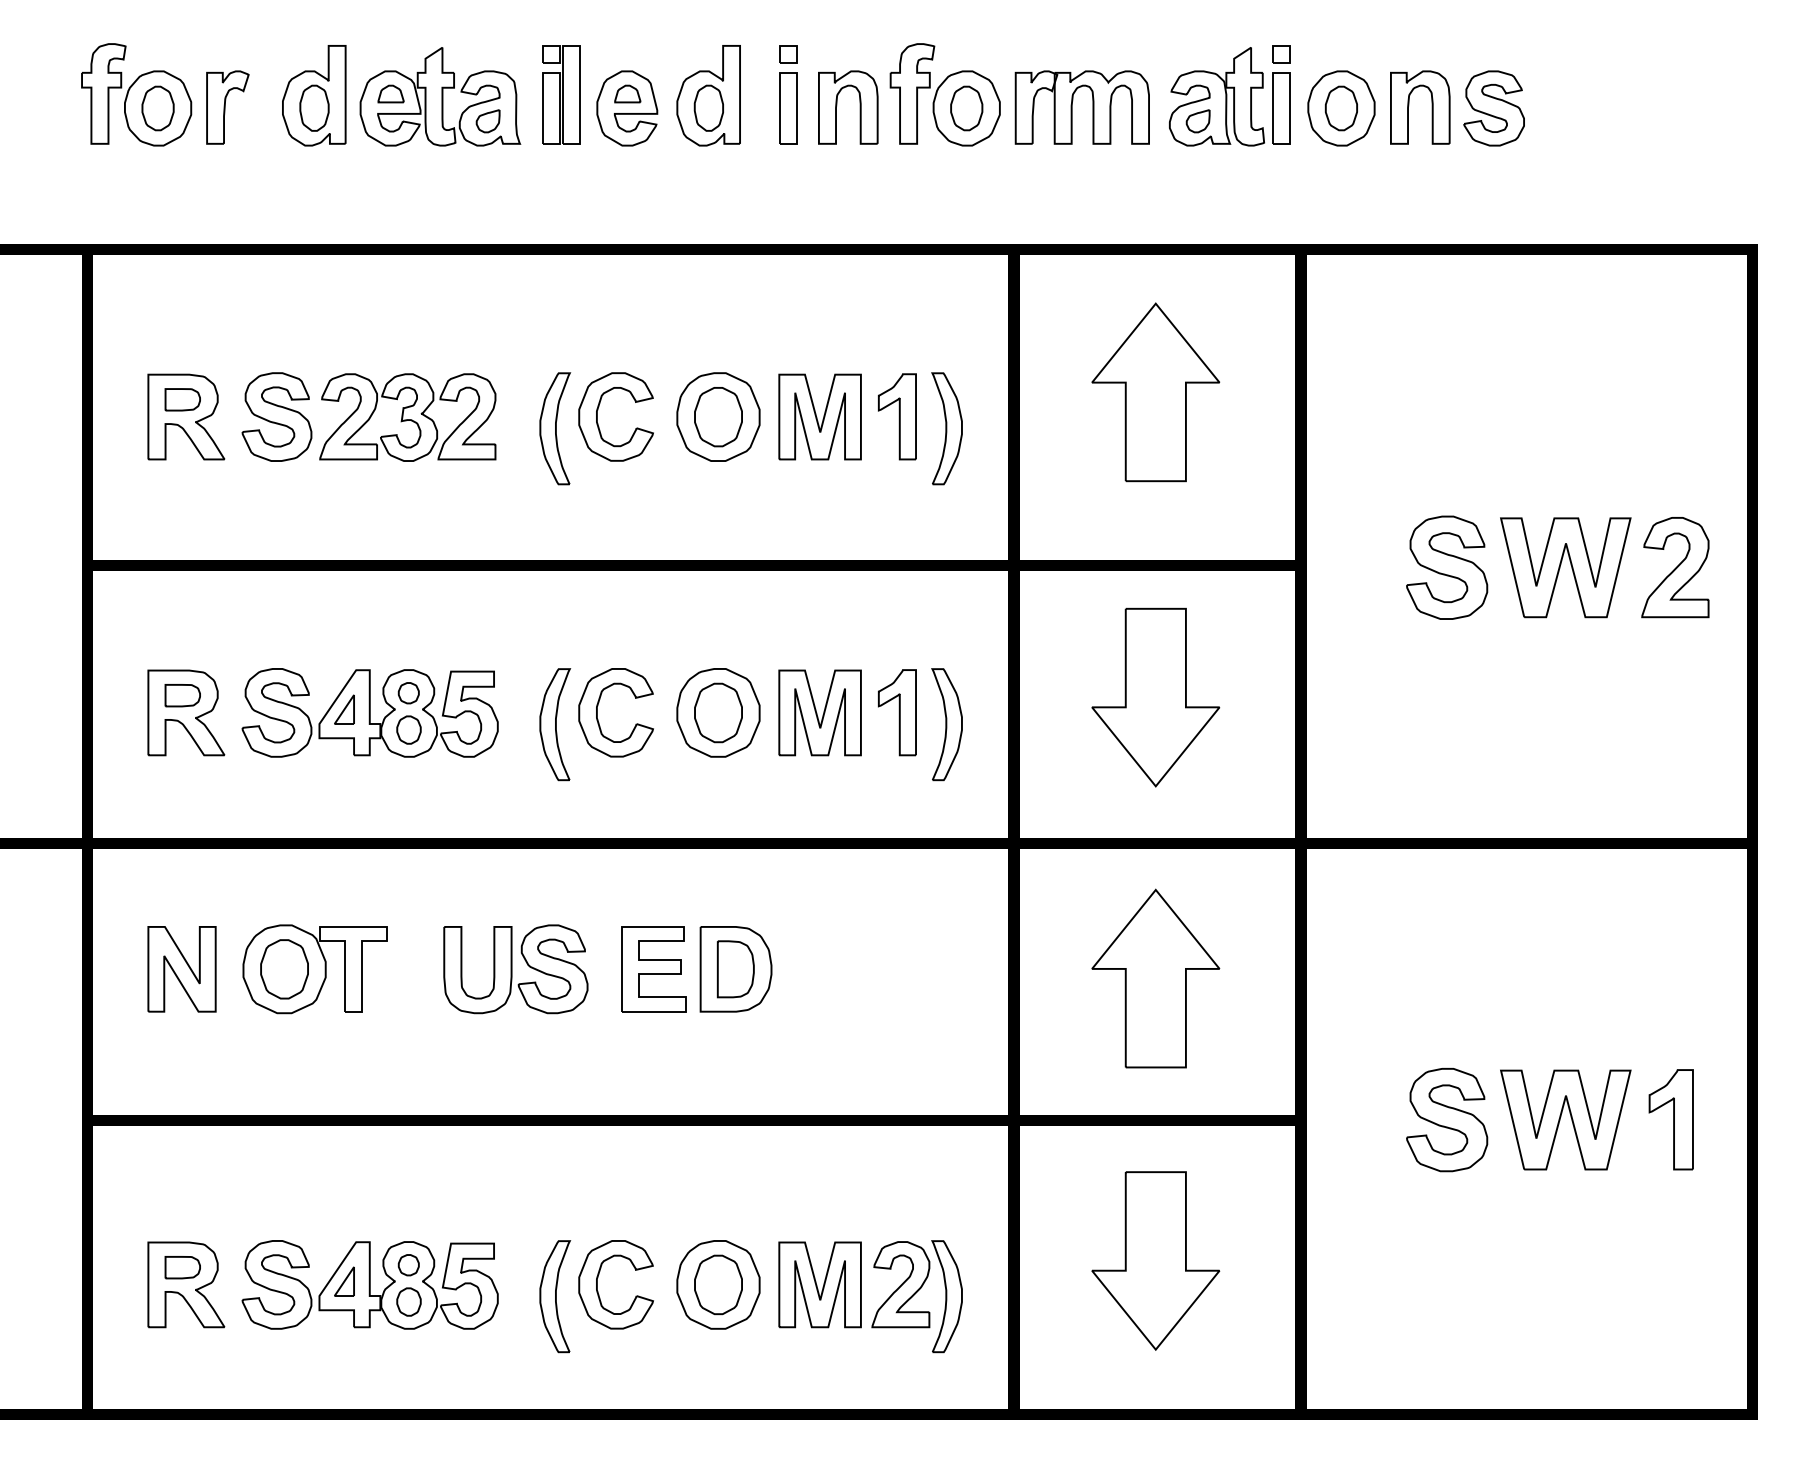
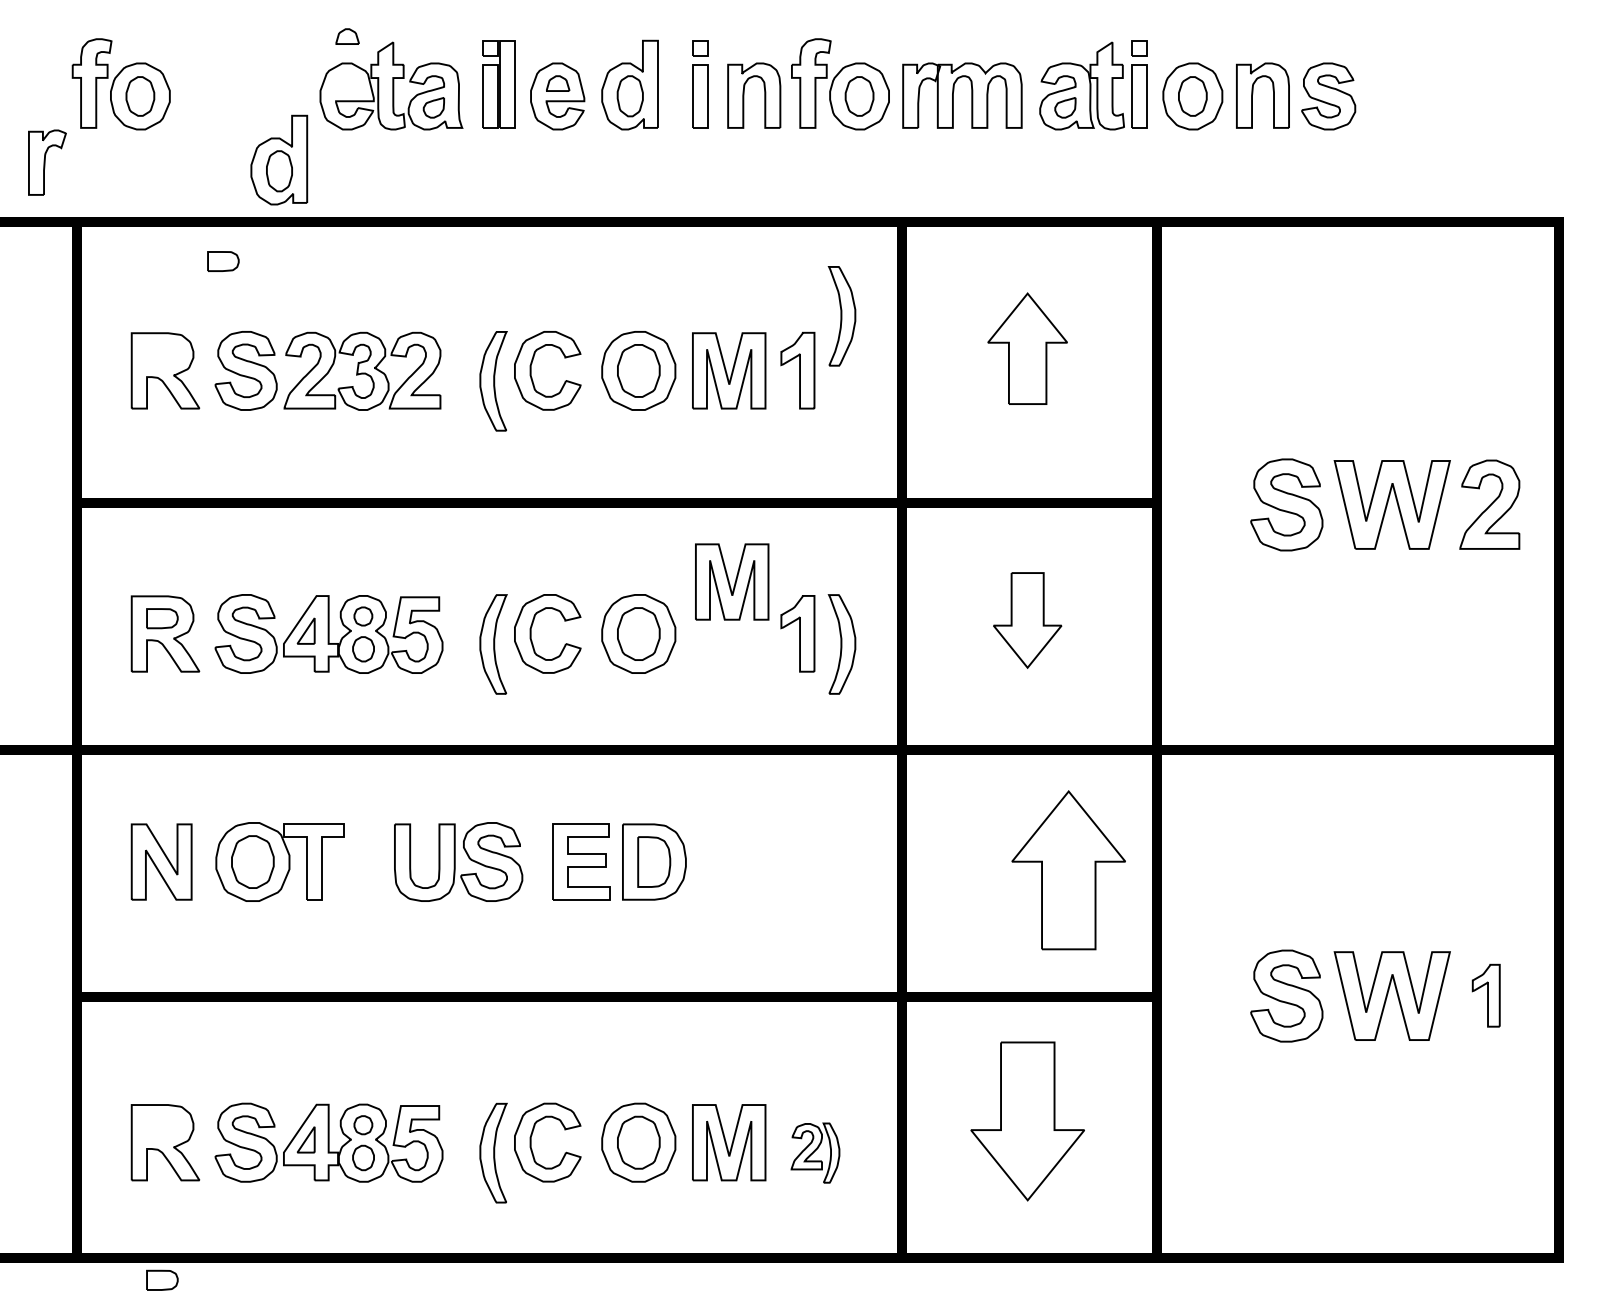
part: (390, 93) -> (347, 36), moved
part: (314, 95) -> (279, 159), moved
part: (227, 107) -> (47, 162), moved
part: (1155, 391) -> (1027, 348), size x0.7
part: (182, 399) -> (223, 261), moved
part: (946, 428) -> (841, 316), moved
part: (1155, 697) -> (1027, 620), size x0.6
part: (820, 712) -> (732, 581), moved
part: (1155, 978) -> (1068, 870), moved
part: (1671, 1119) -> (1486, 995), size x0.7
part: (182, 1266) -> (162, 1279), moved
part: (917, 1295) -> (815, 1152), size x0.6

